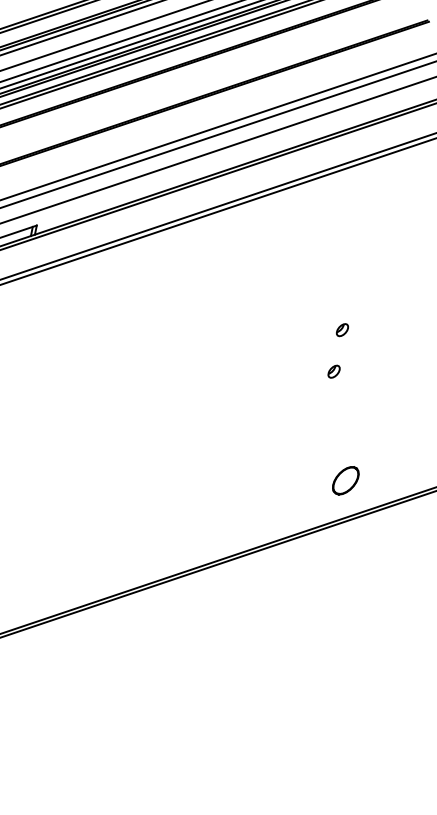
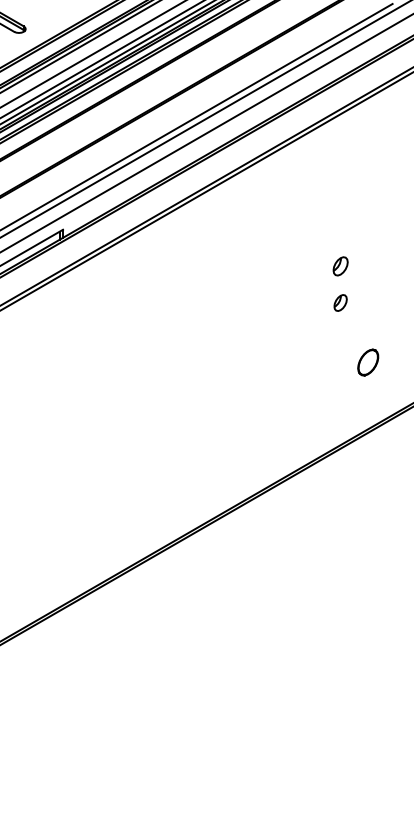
part: (342, 329) -> (340, 265), size x1.6
part: (334, 371) -> (340, 302), size x1.4
part: (346, 480) -> (368, 362), moved

